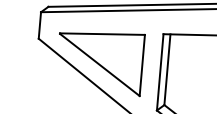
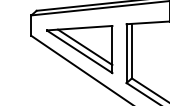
line: (107, 59) -> (85, 47), added

